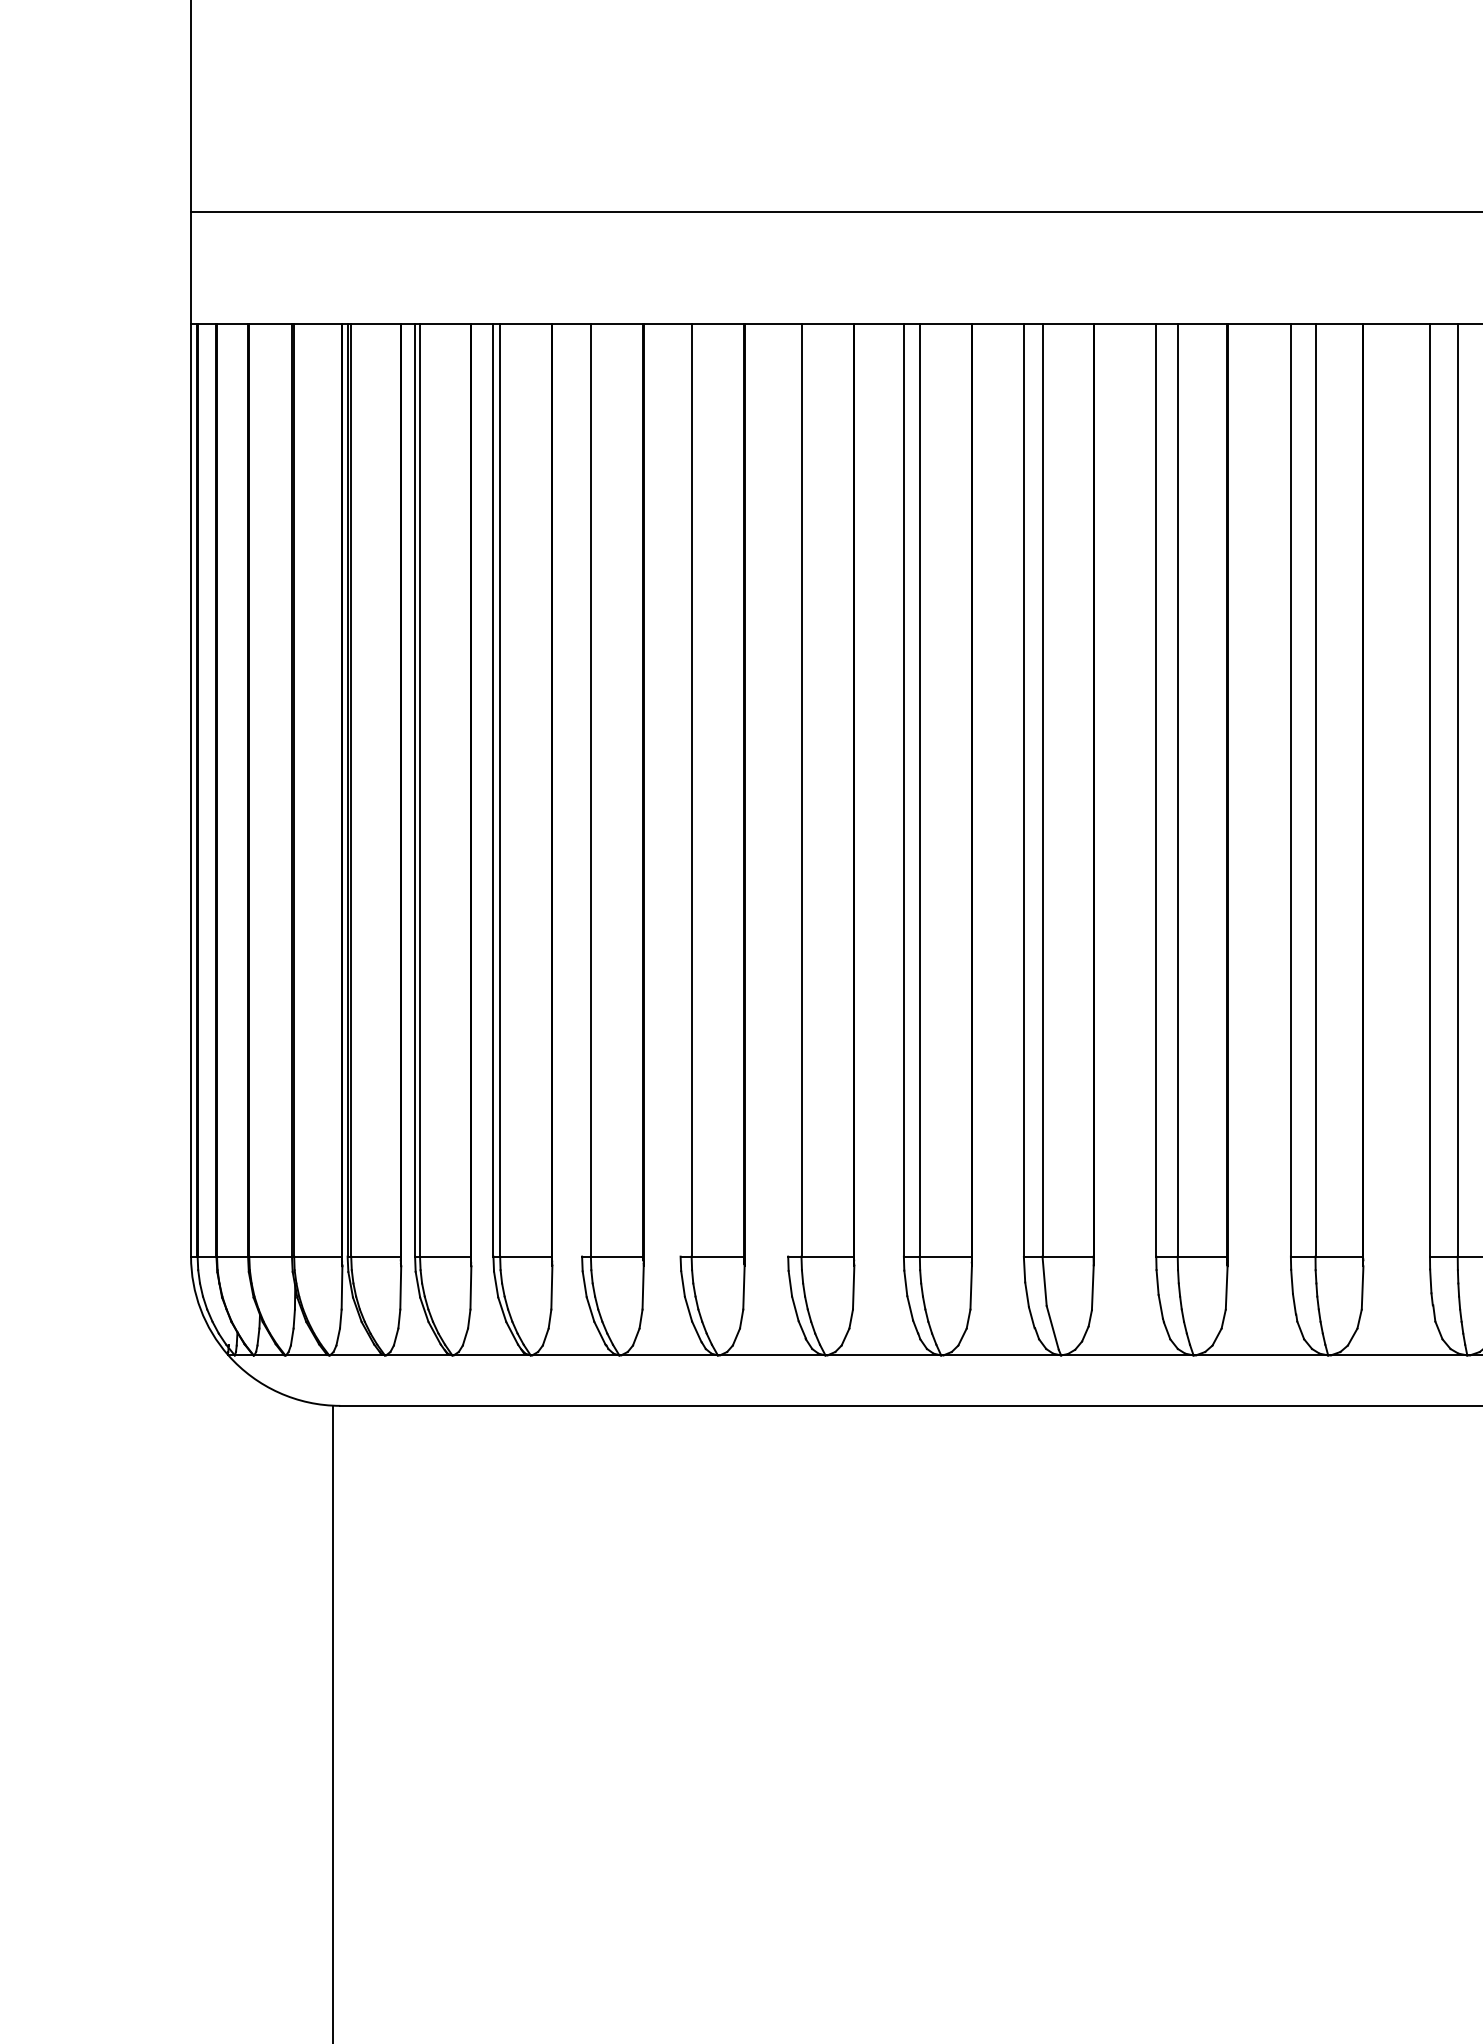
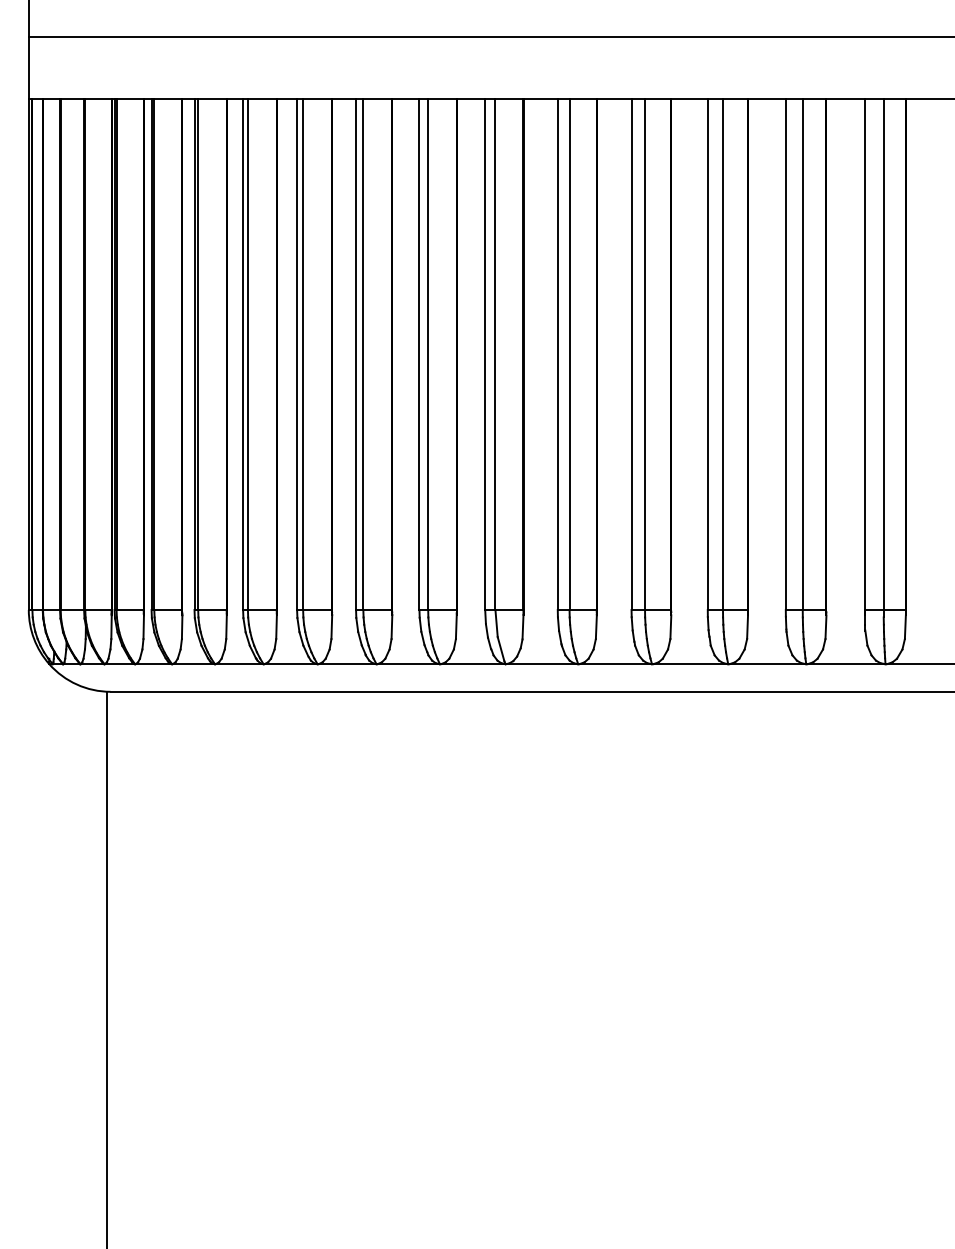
line: (582, 790) -> (243, 354), added
line: (681, 790) -> (297, 354), added
line: (788, 790) -> (356, 354), added

